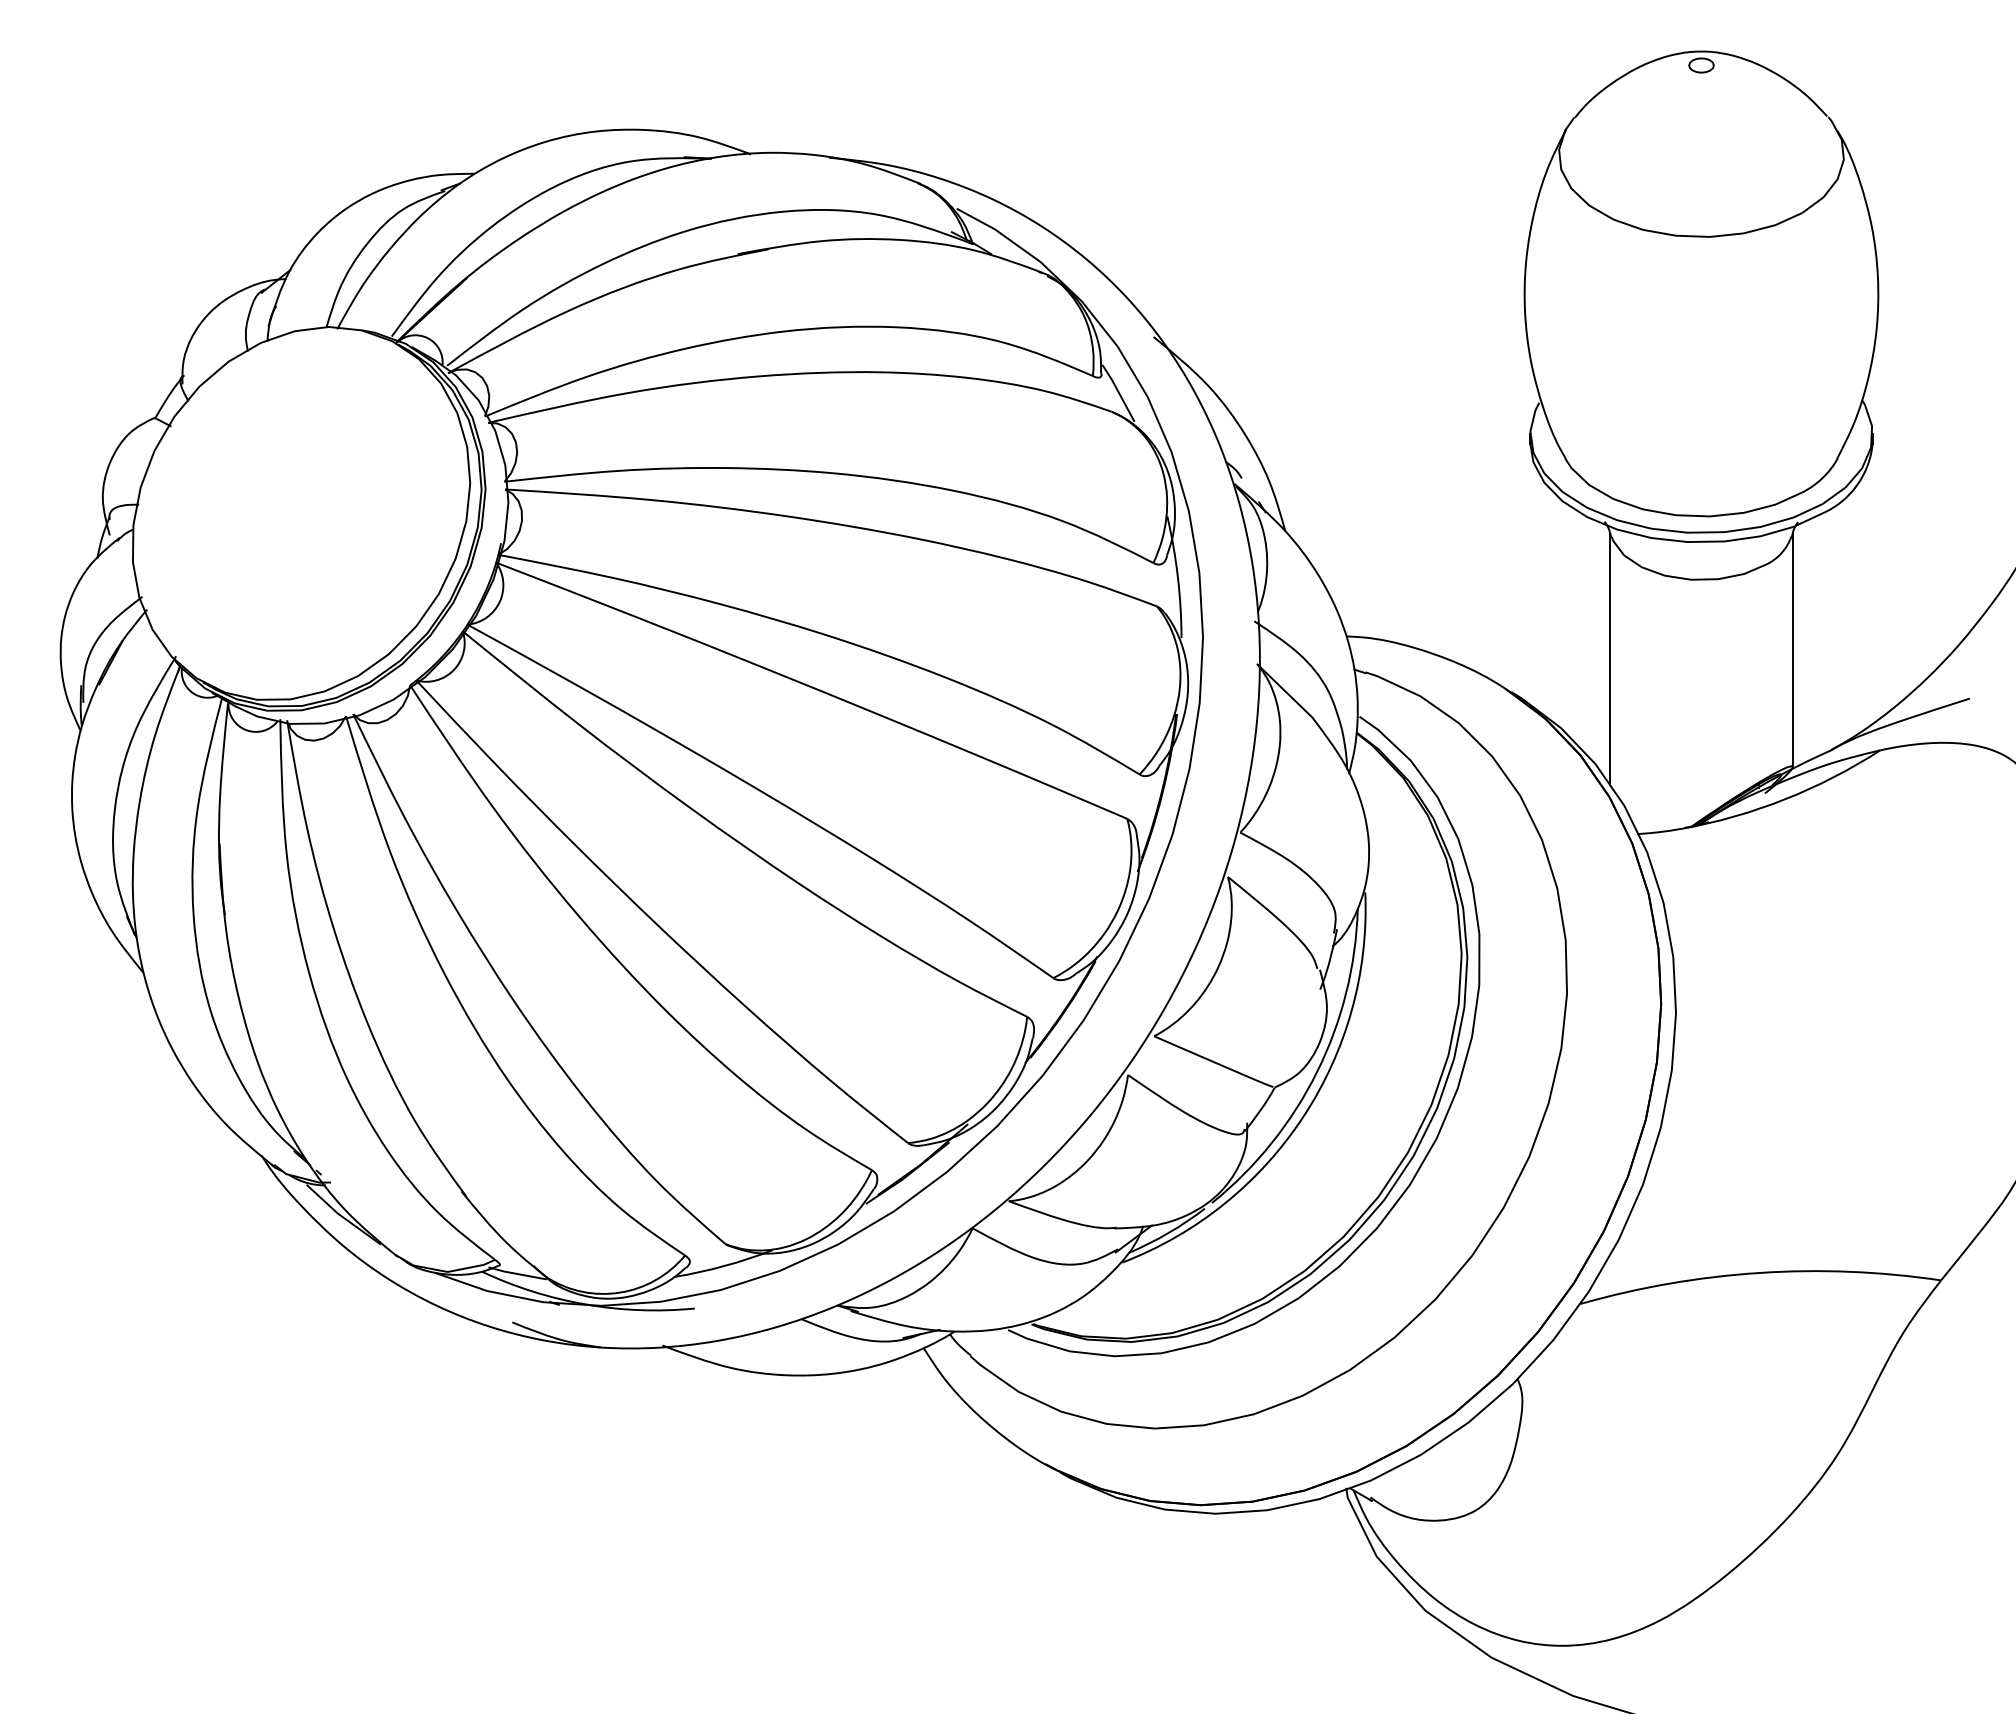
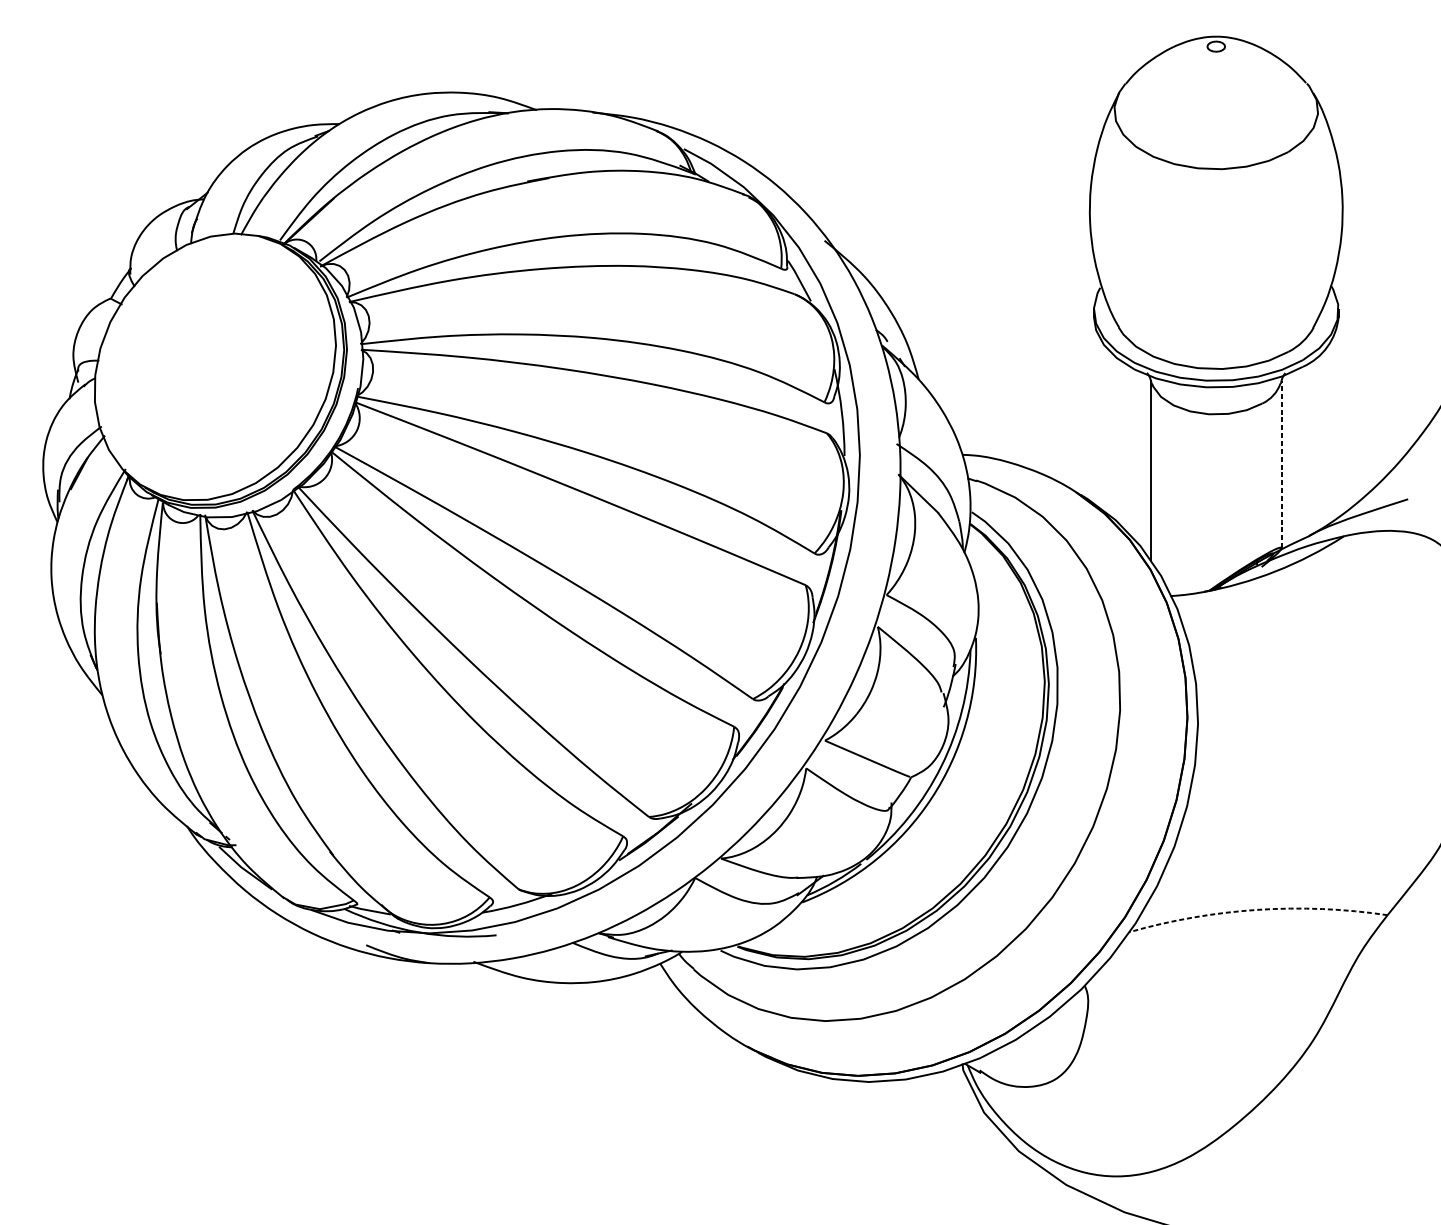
line: (1792, 650) -> (1281, 464), solid -> dashed
arc: (1759, 1272) -> (1257, 909), solid -> dashed

